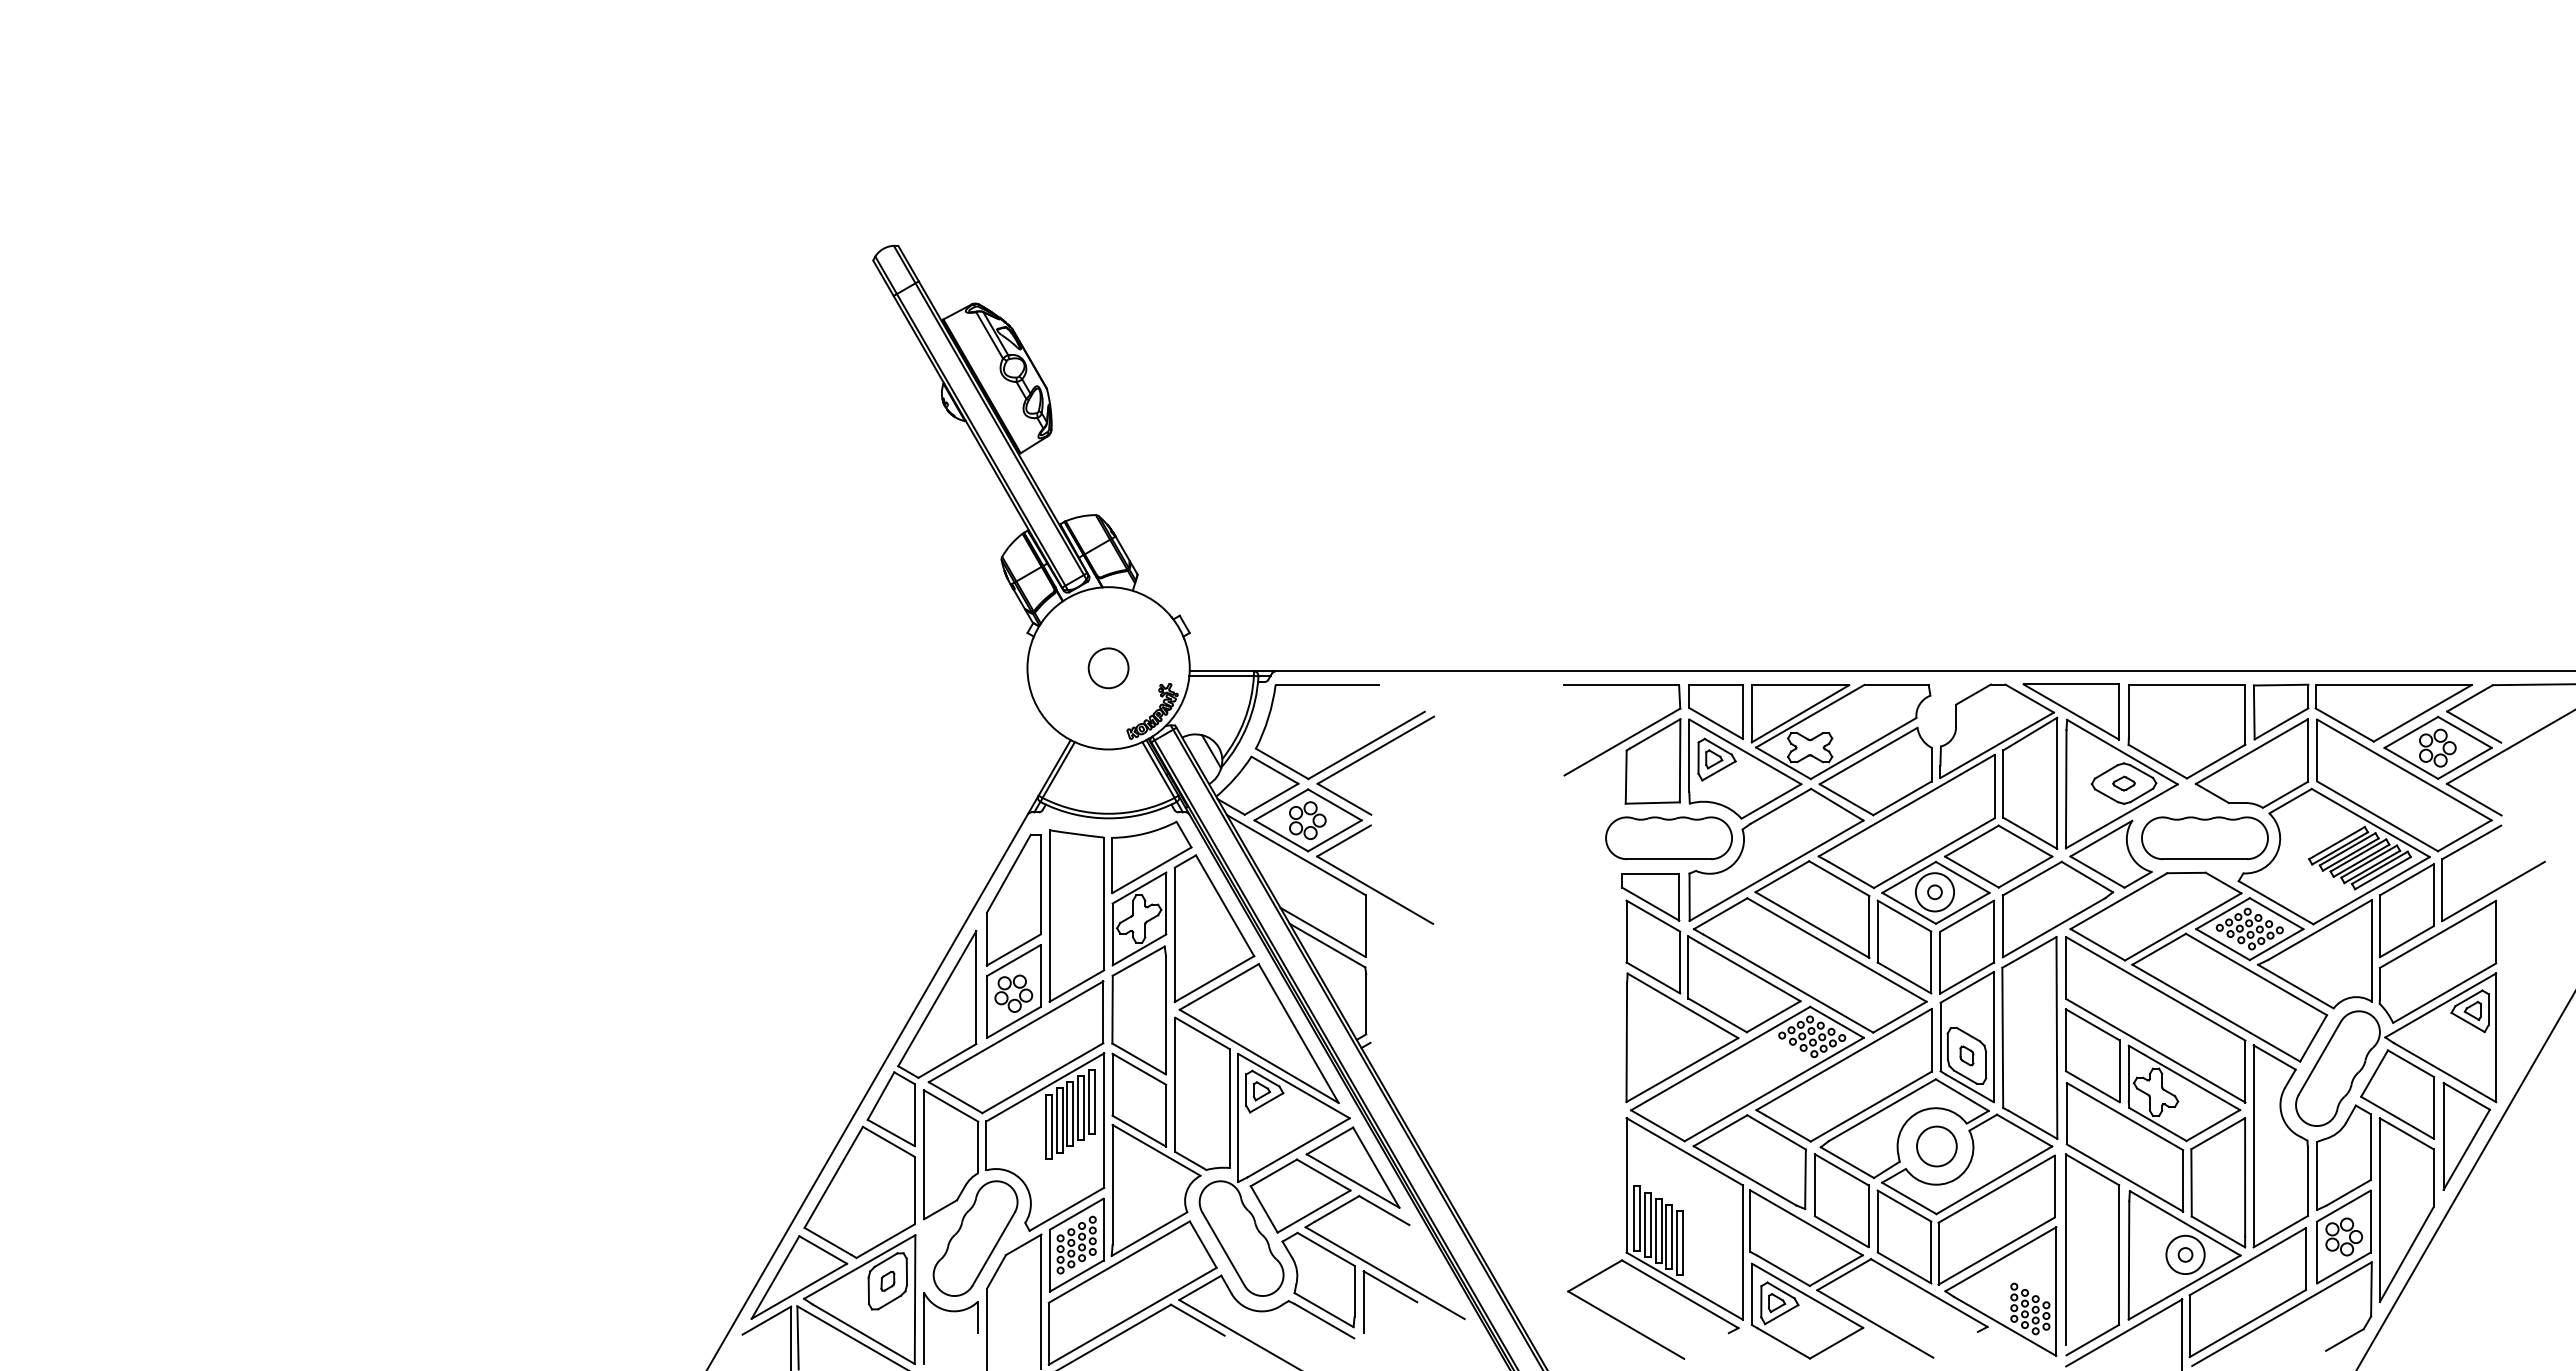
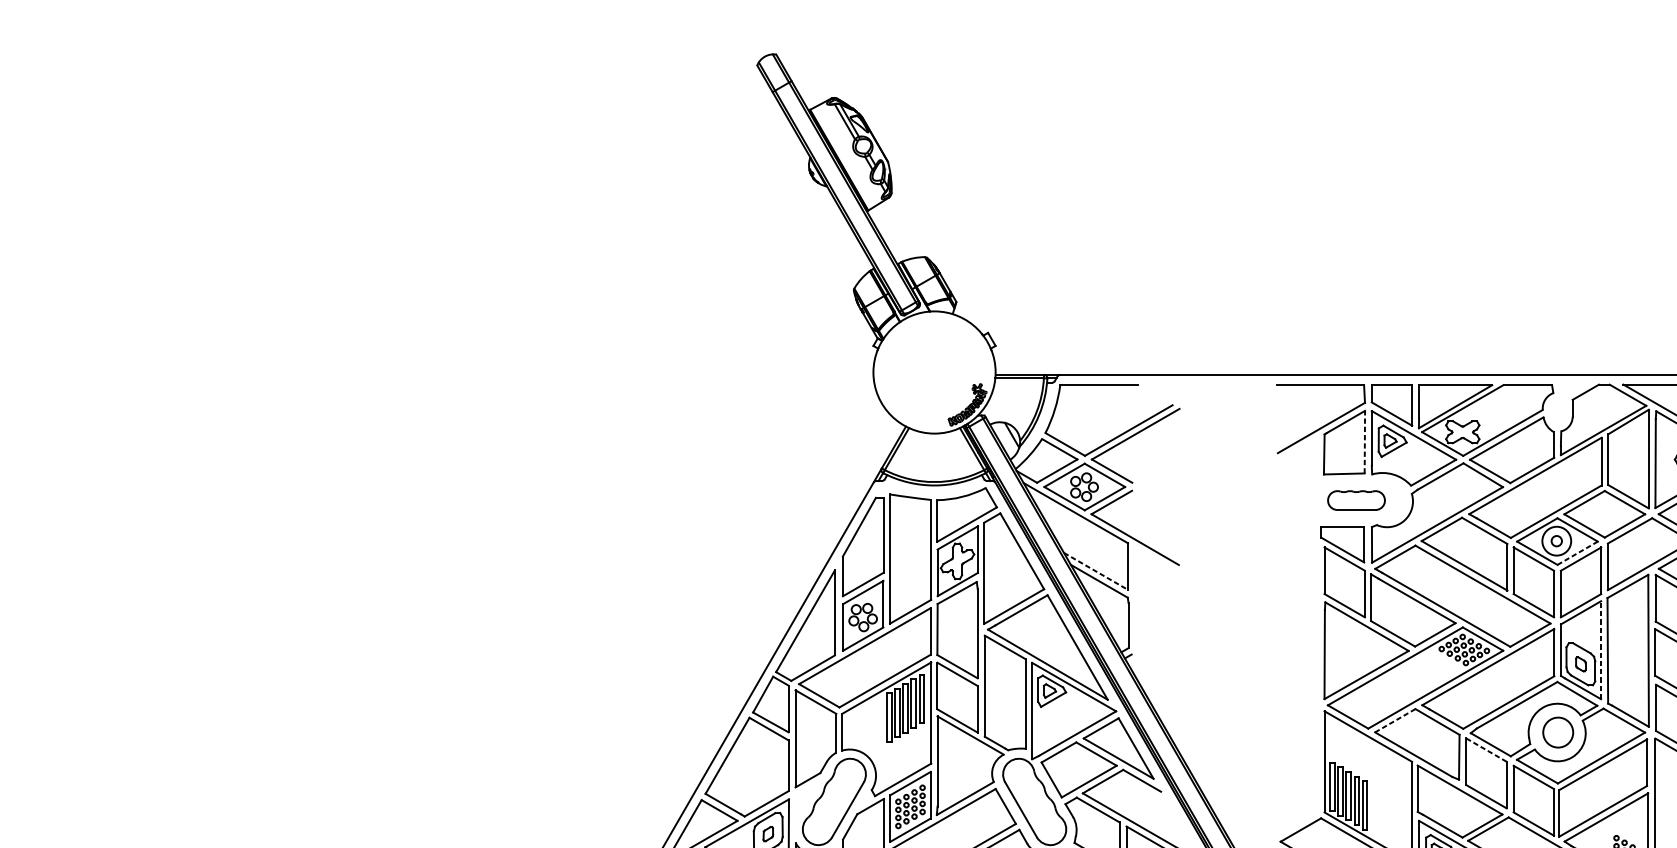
circle: (1108, 668) -> (934, 372), removed
line: (1680, 760) -> (1365, 441), solid -> dashed
part: (1668, 838) -> (1356, 500), size x0.6
line: (1962, 908) -> (1577, 553), solid -> dashed
line: (1323, 932) -> (1096, 571), solid -> dashed
line: (1993, 1036) -> (1600, 649), solid -> dashed
line: (1720, 1130) -> (1395, 720), solid -> dashed
line: (1841, 1169) -> (1486, 749), solid -> dashed

